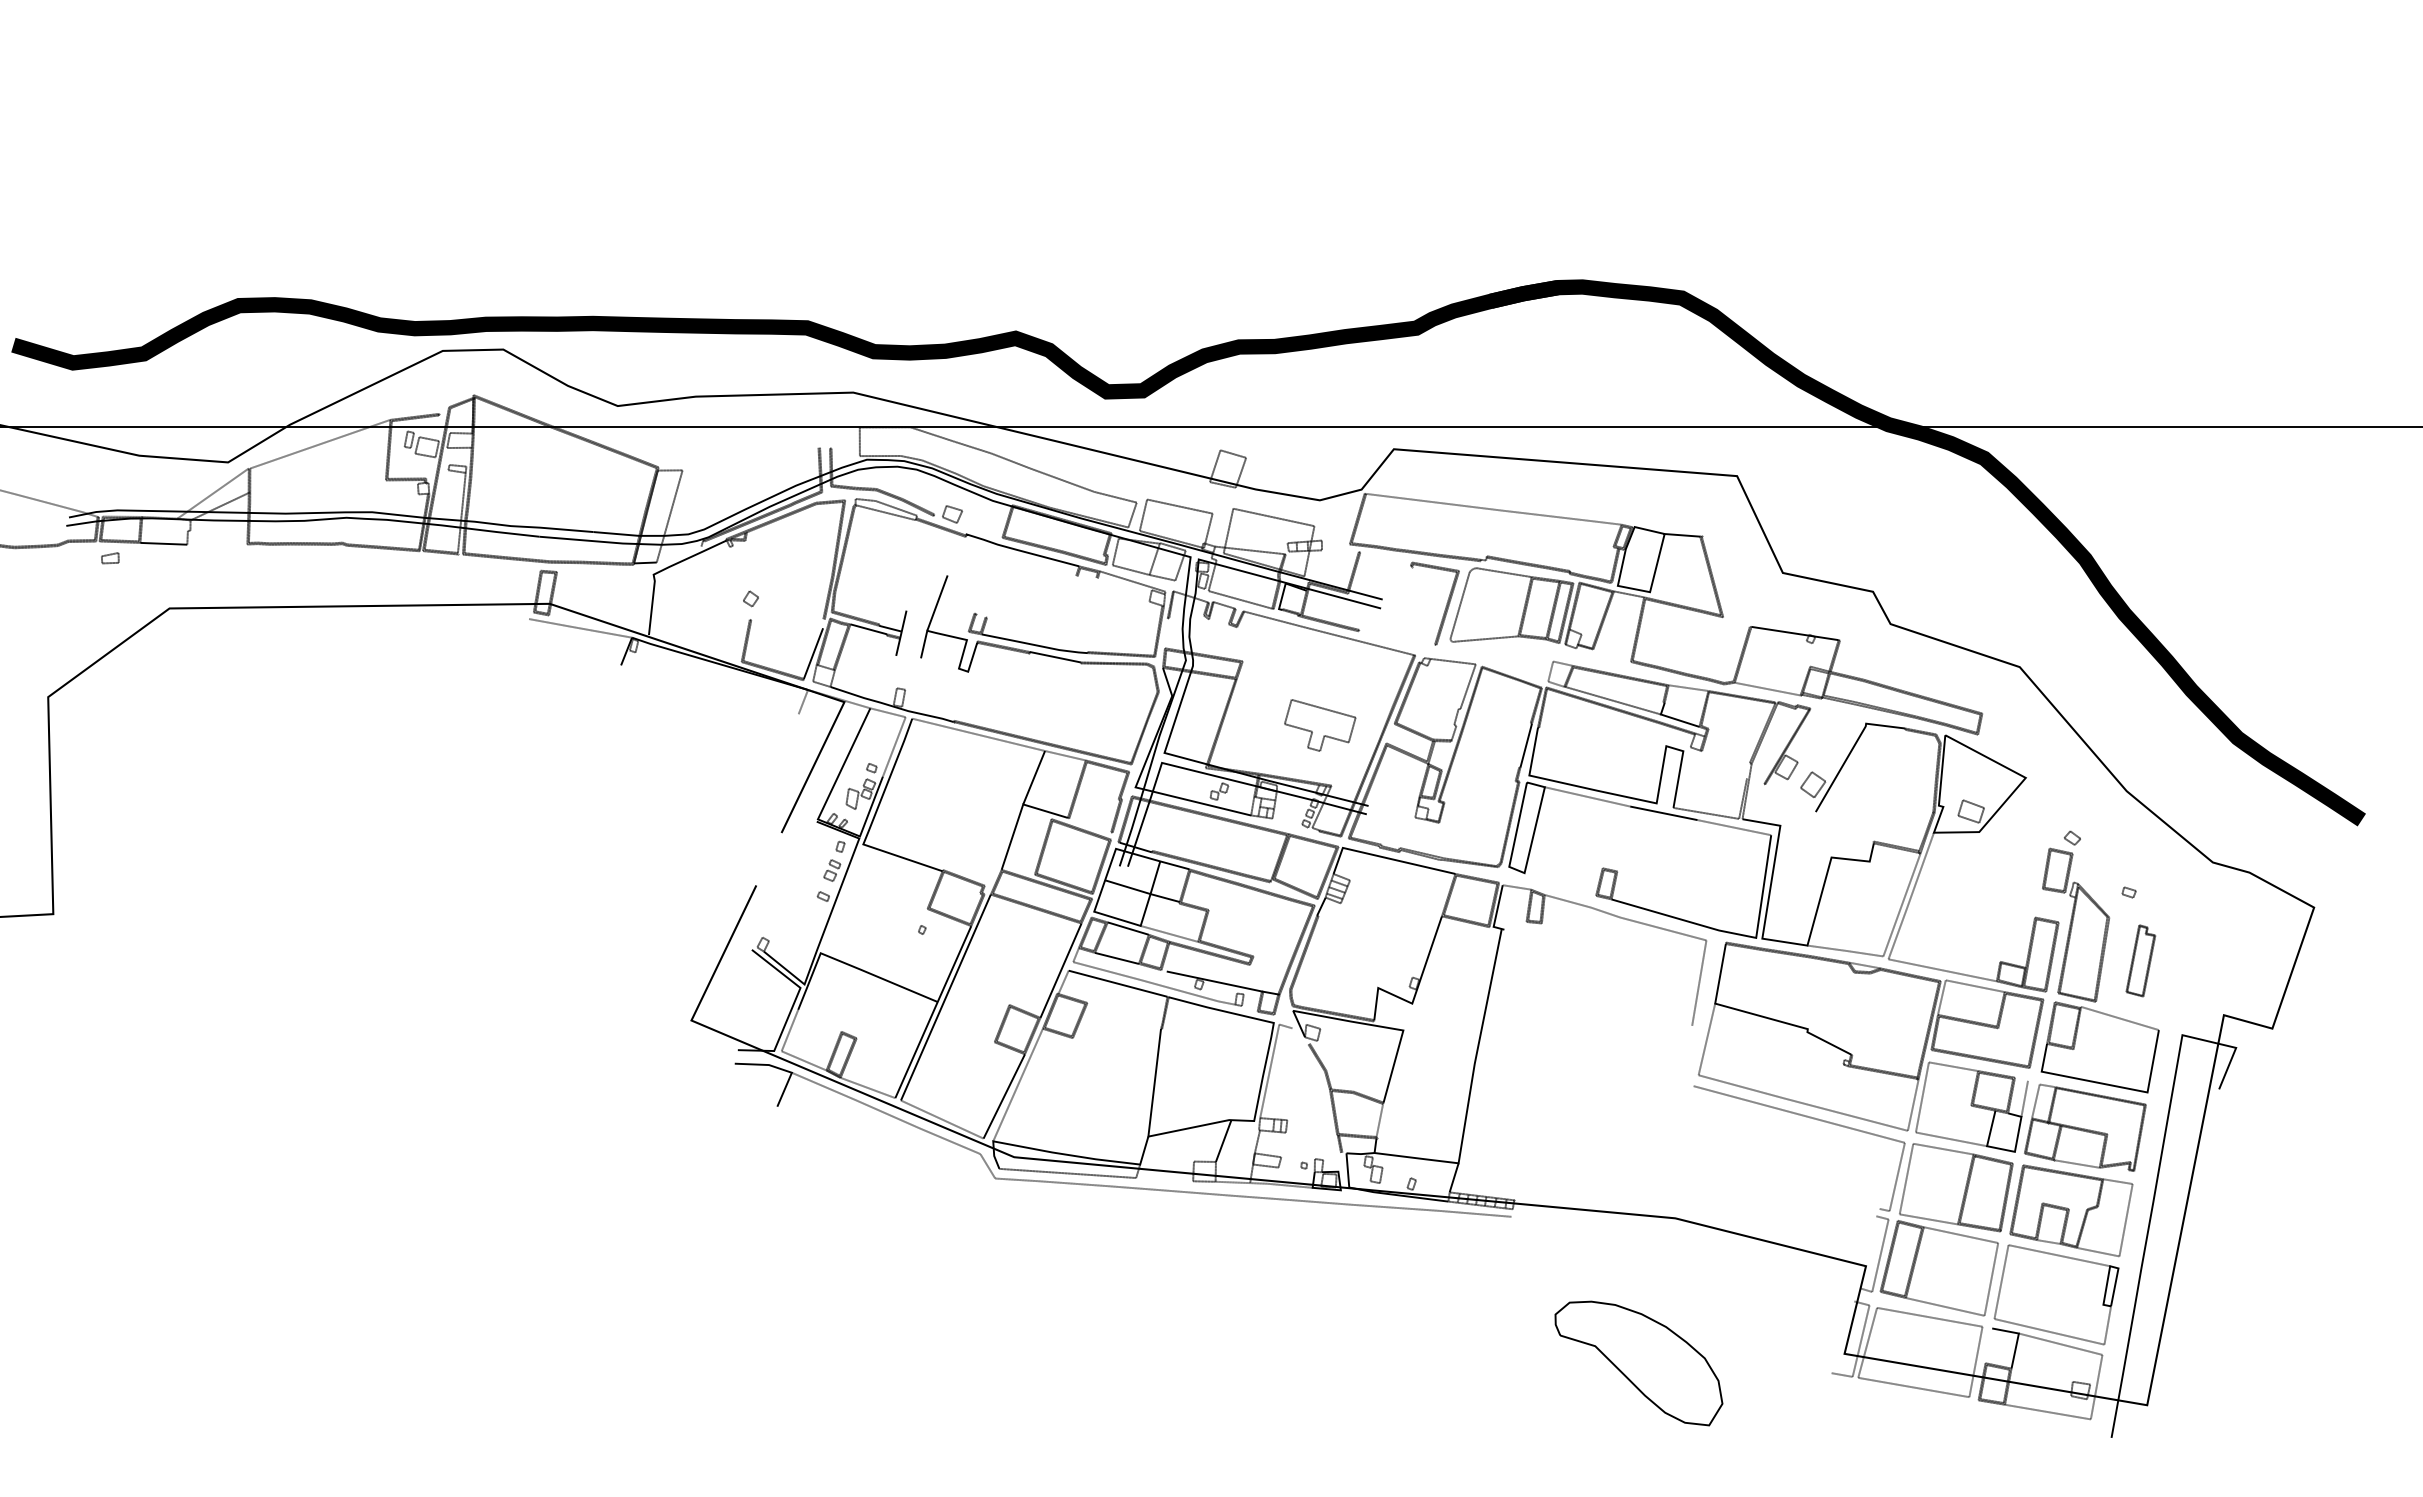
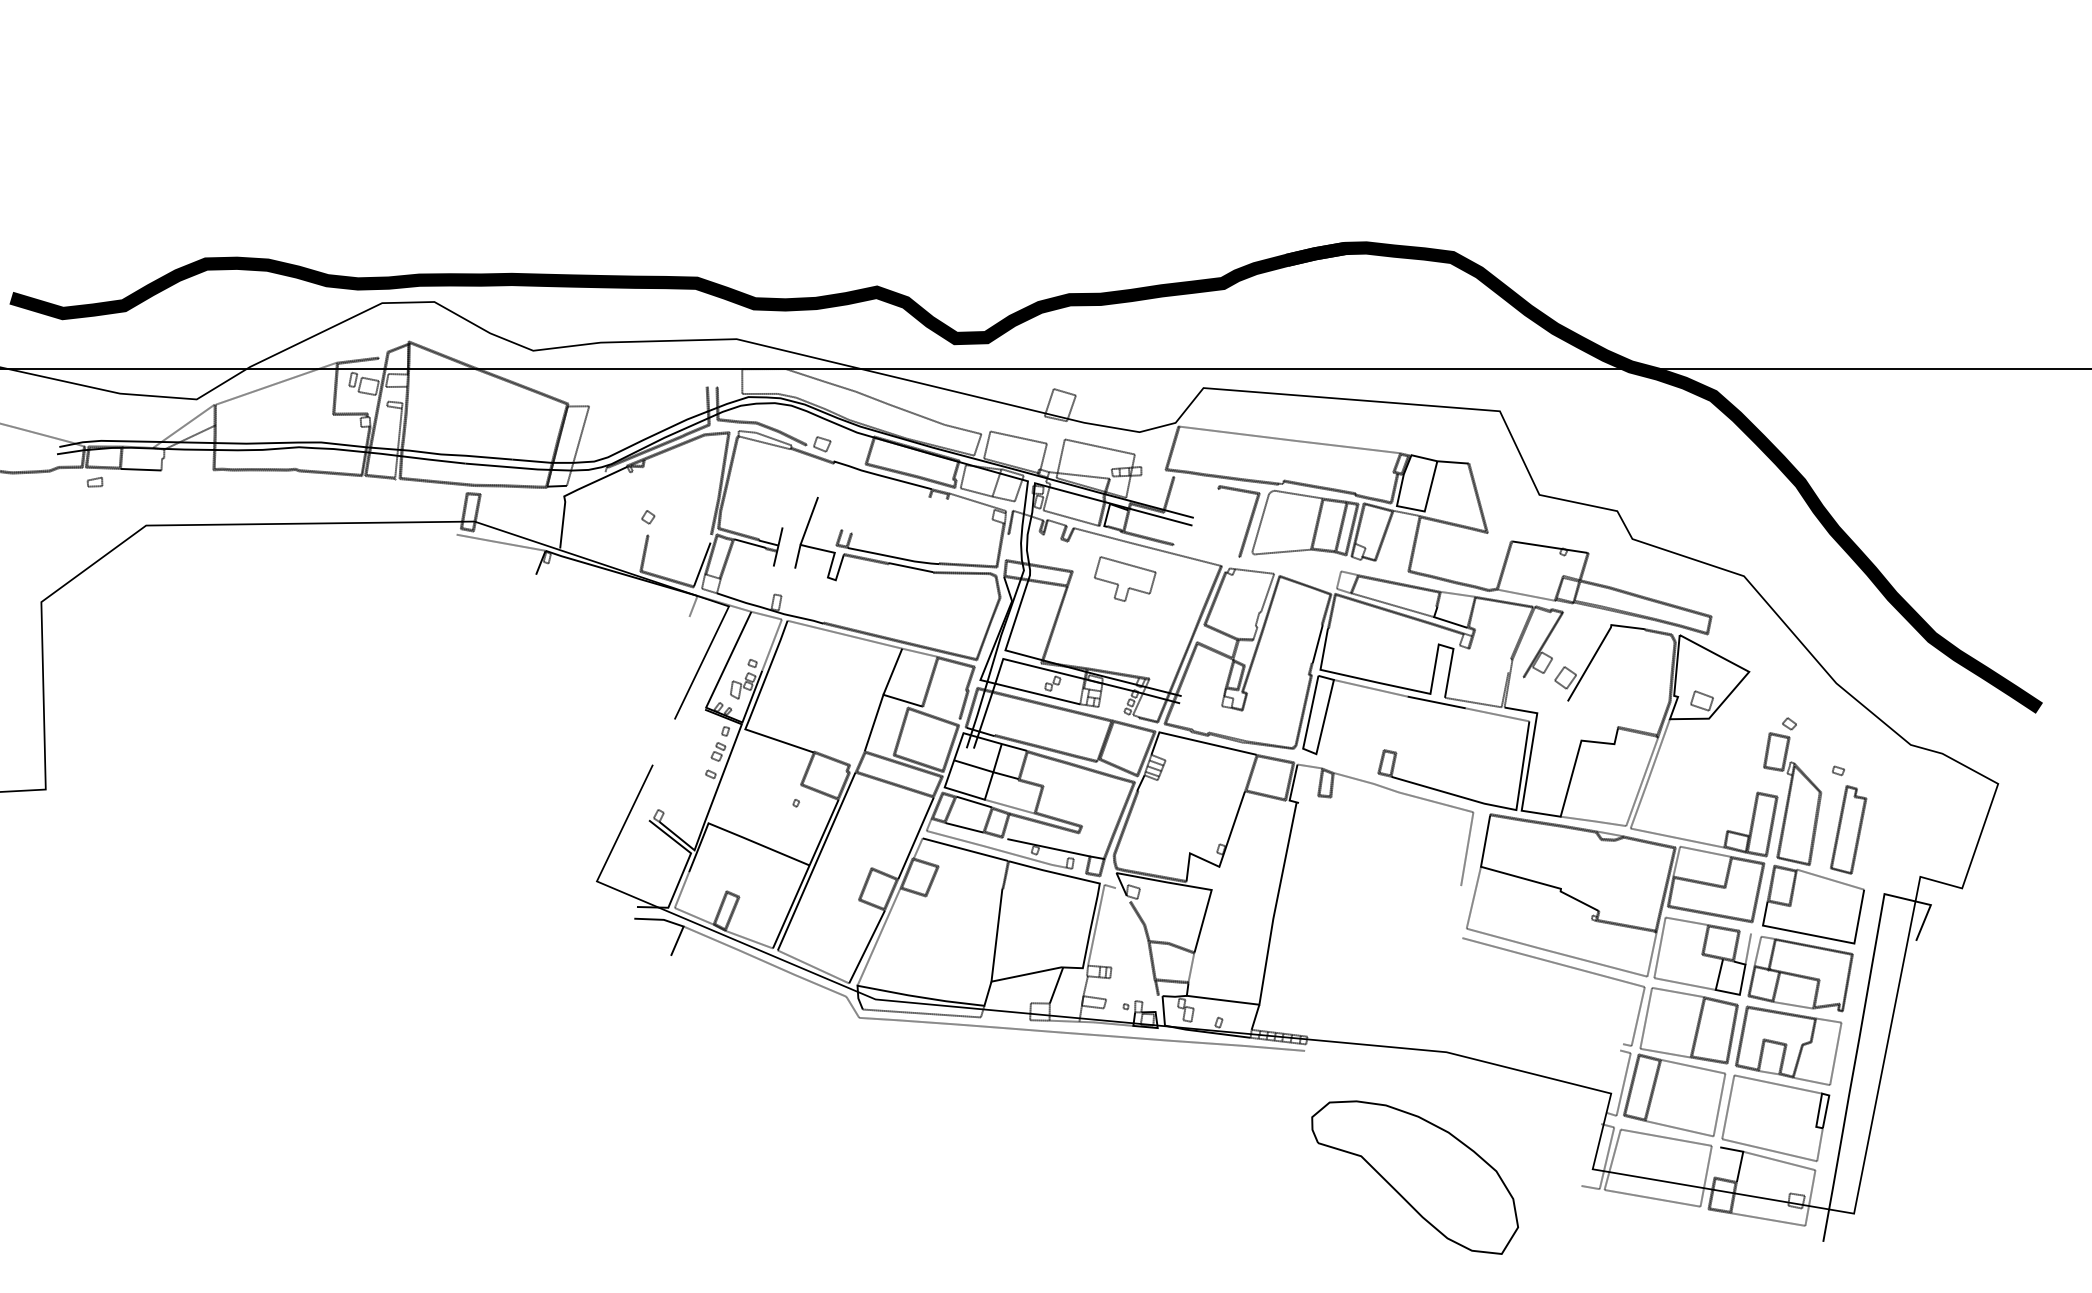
part: (1320, 725) -> (1125, 579), moved
part: (2140, 960) -> (1848, 829), size x1.43
part: (1638, 1363) -> (1414, 1177), size x1.43

